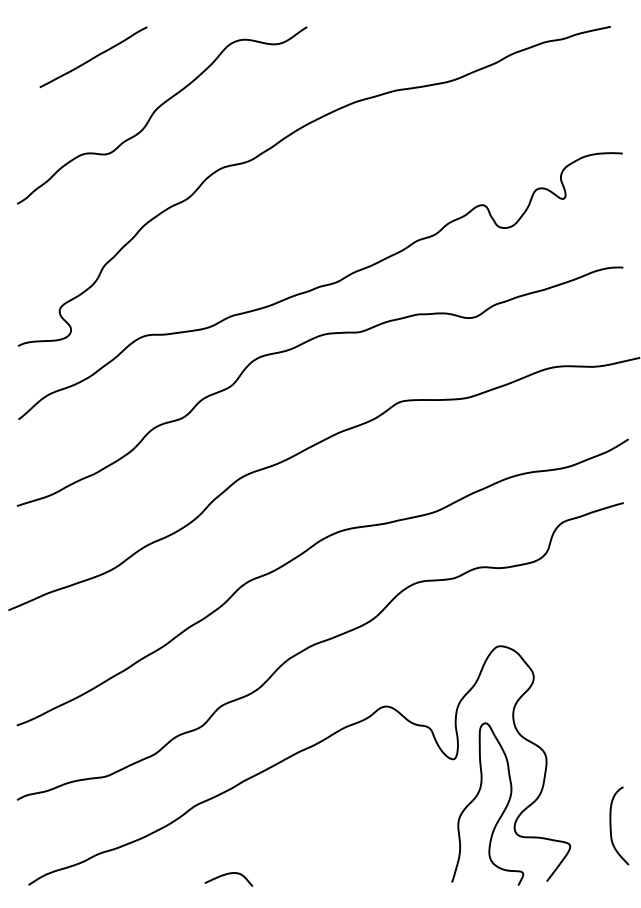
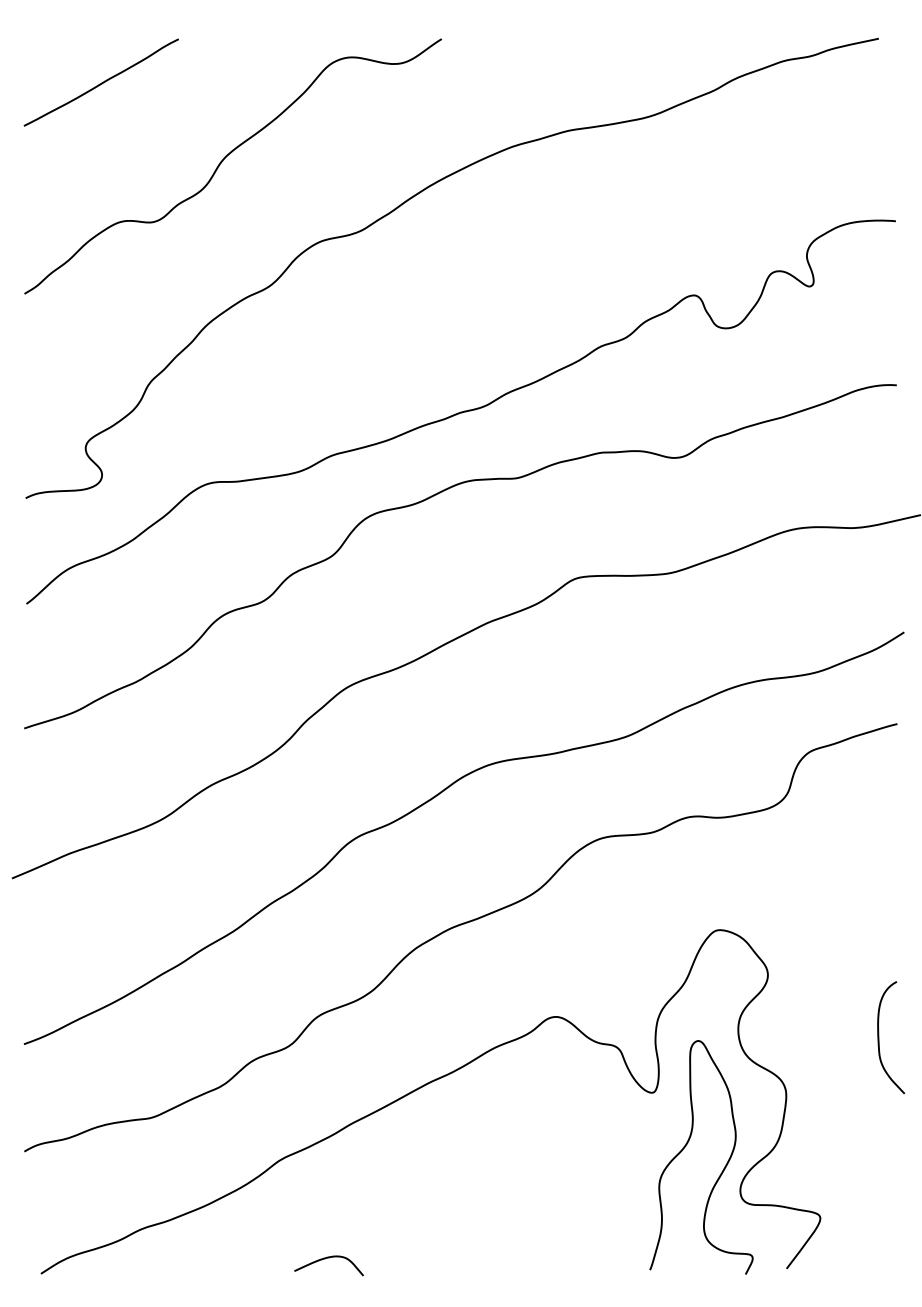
curve: (93, 57) -> (101, 82), moved
curve: (611, 825) -> (879, 1036), moved

